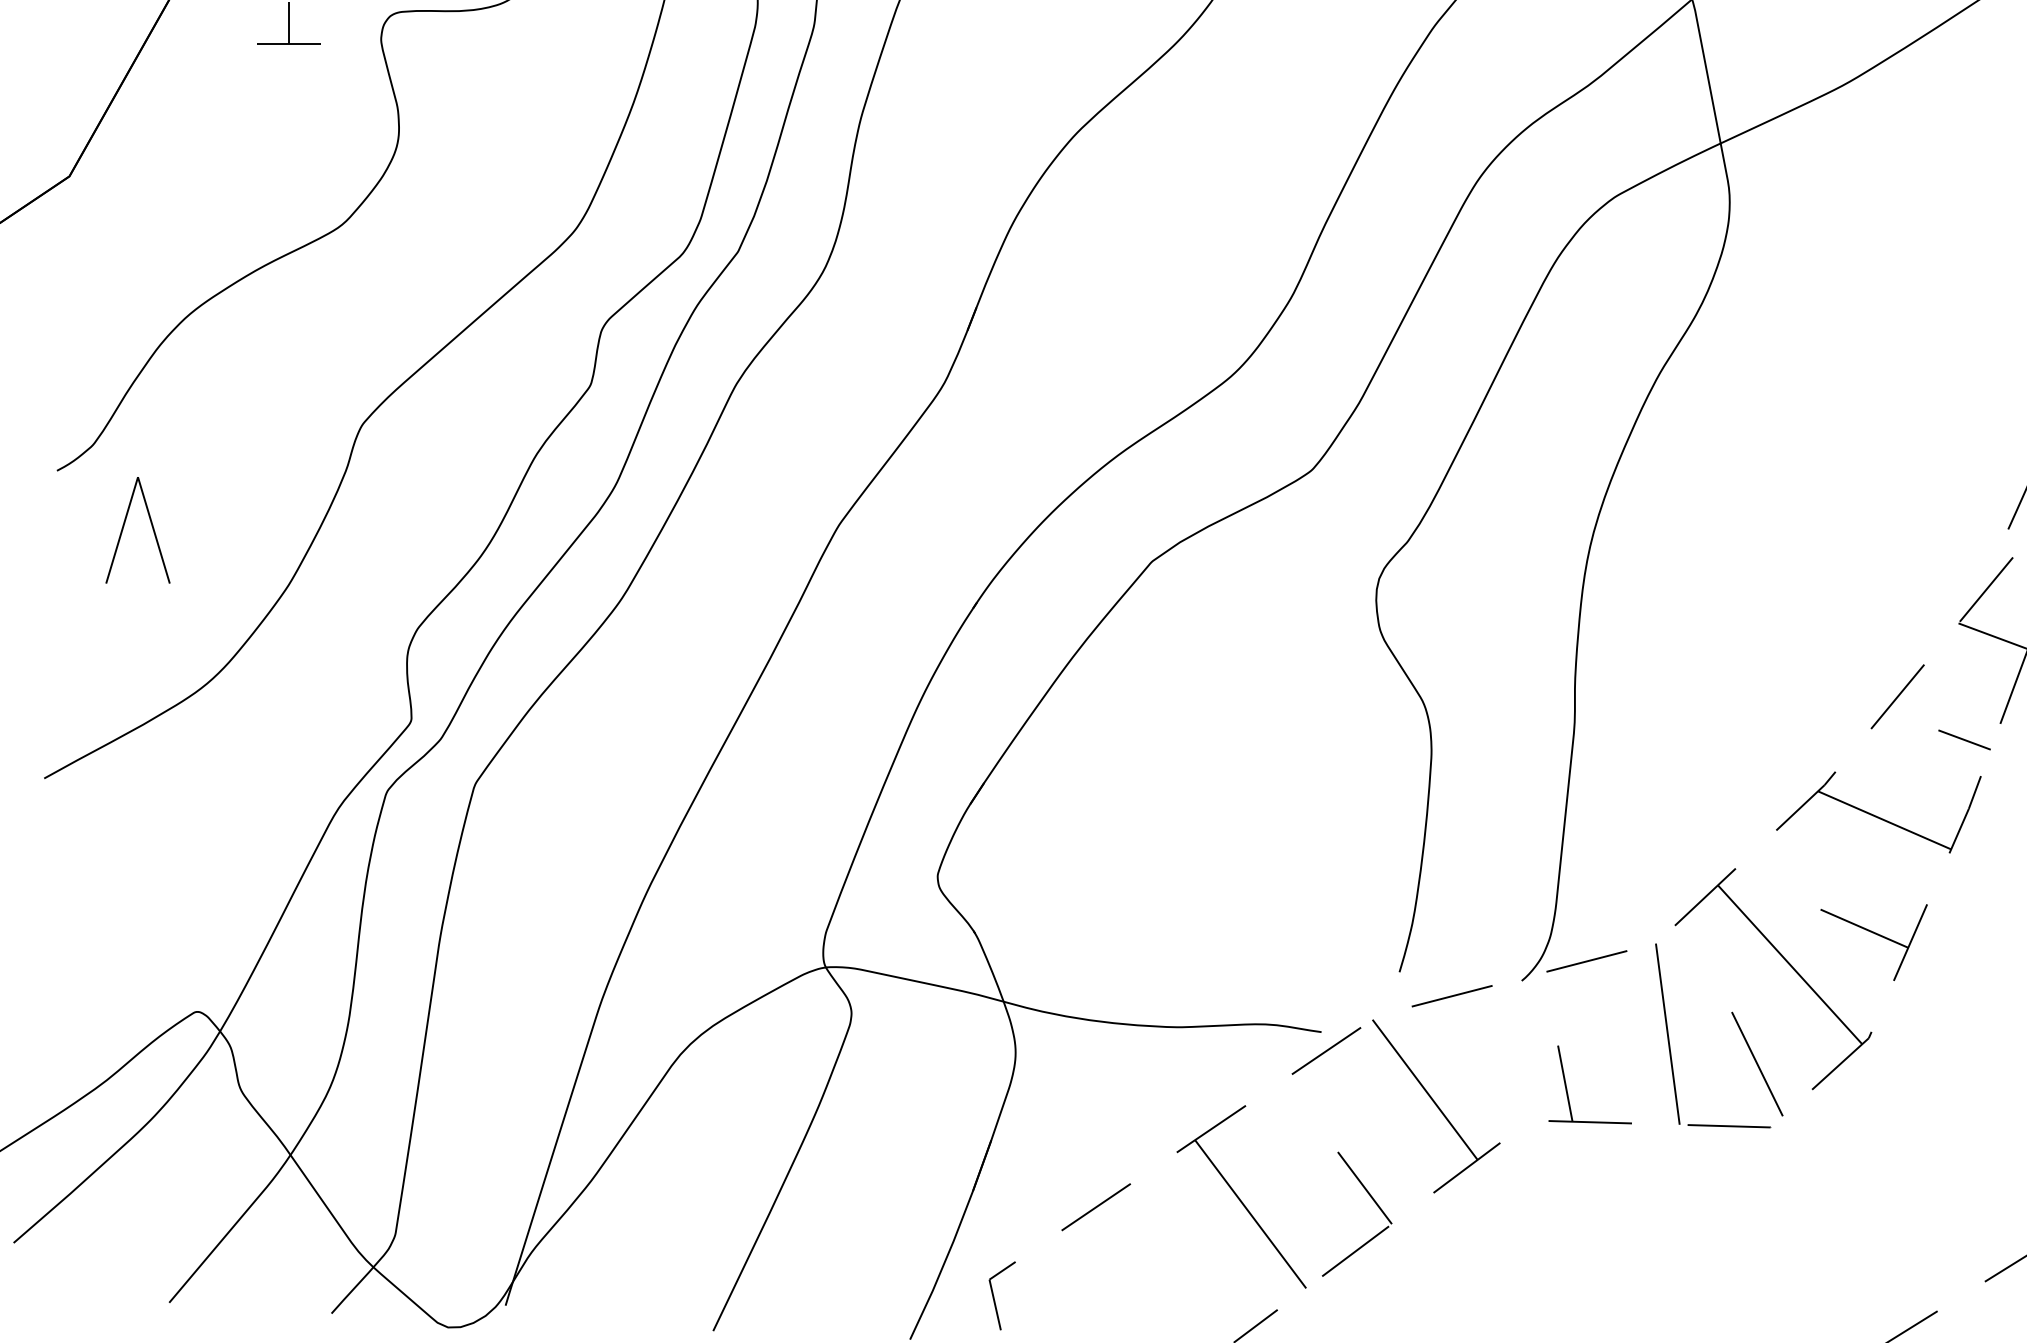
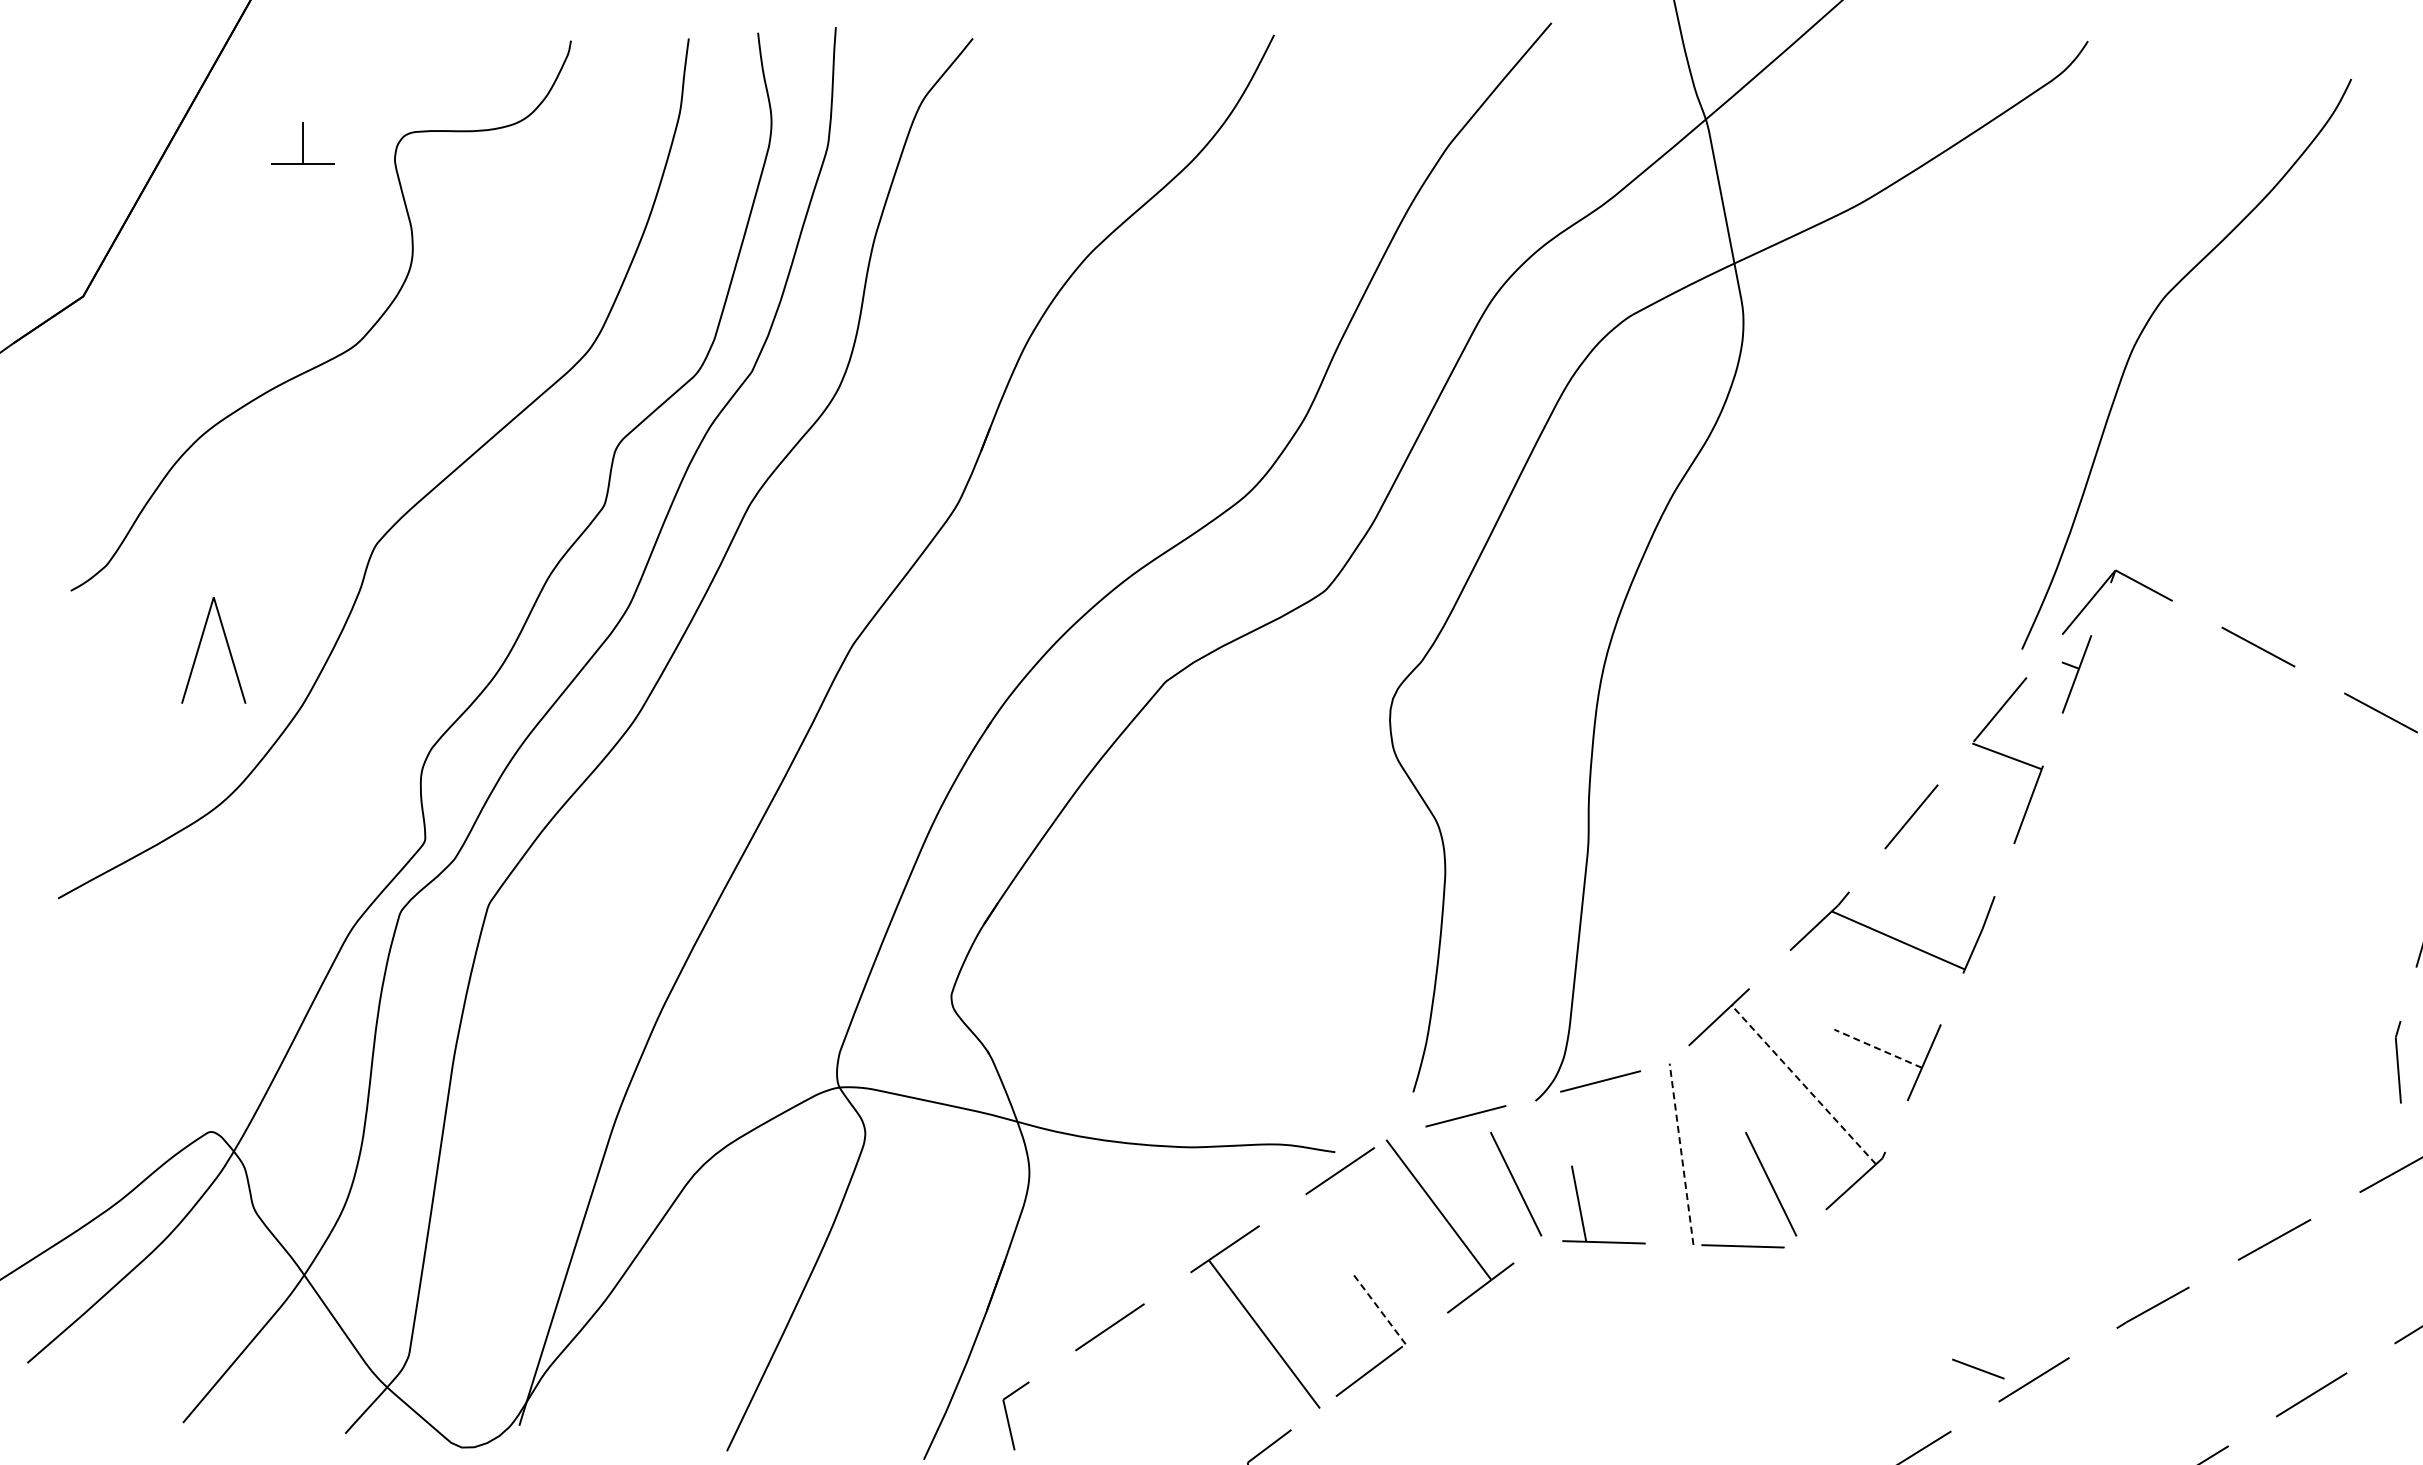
line: (124, 525) -> (200, 645), moved
line: (1964, 739) -> (1978, 1368), moved
line: (1864, 928) -> (1878, 1048), solid -> dashed
line: (1789, 964) -> (1803, 1084), solid -> dashed
line: (1667, 1033) -> (1681, 1153), solid -> dashed
line: (1502, 1064) -> (1516, 1184), added
line: (1364, 1187) -> (1378, 1307), solid -> dashed

